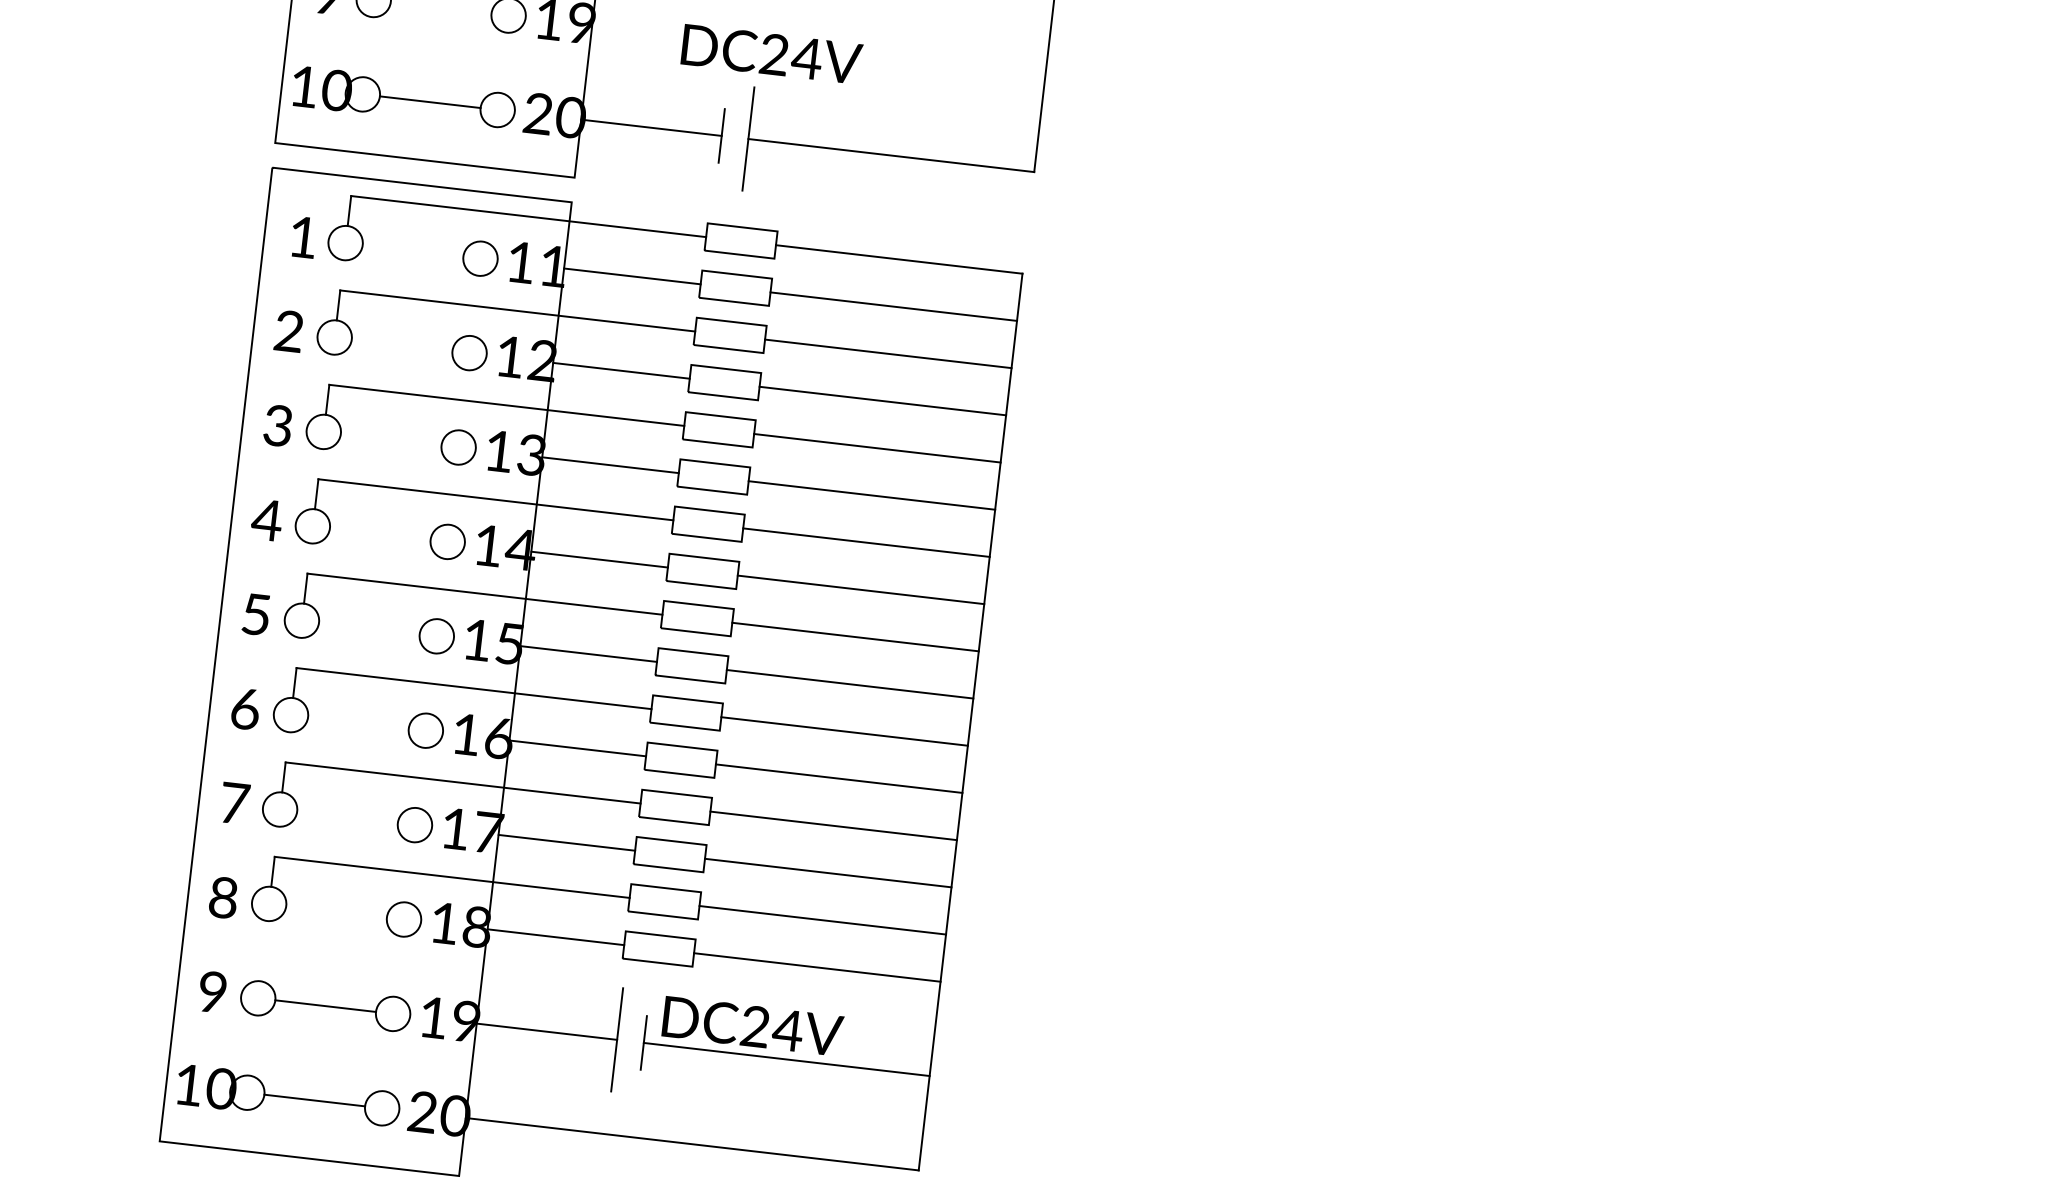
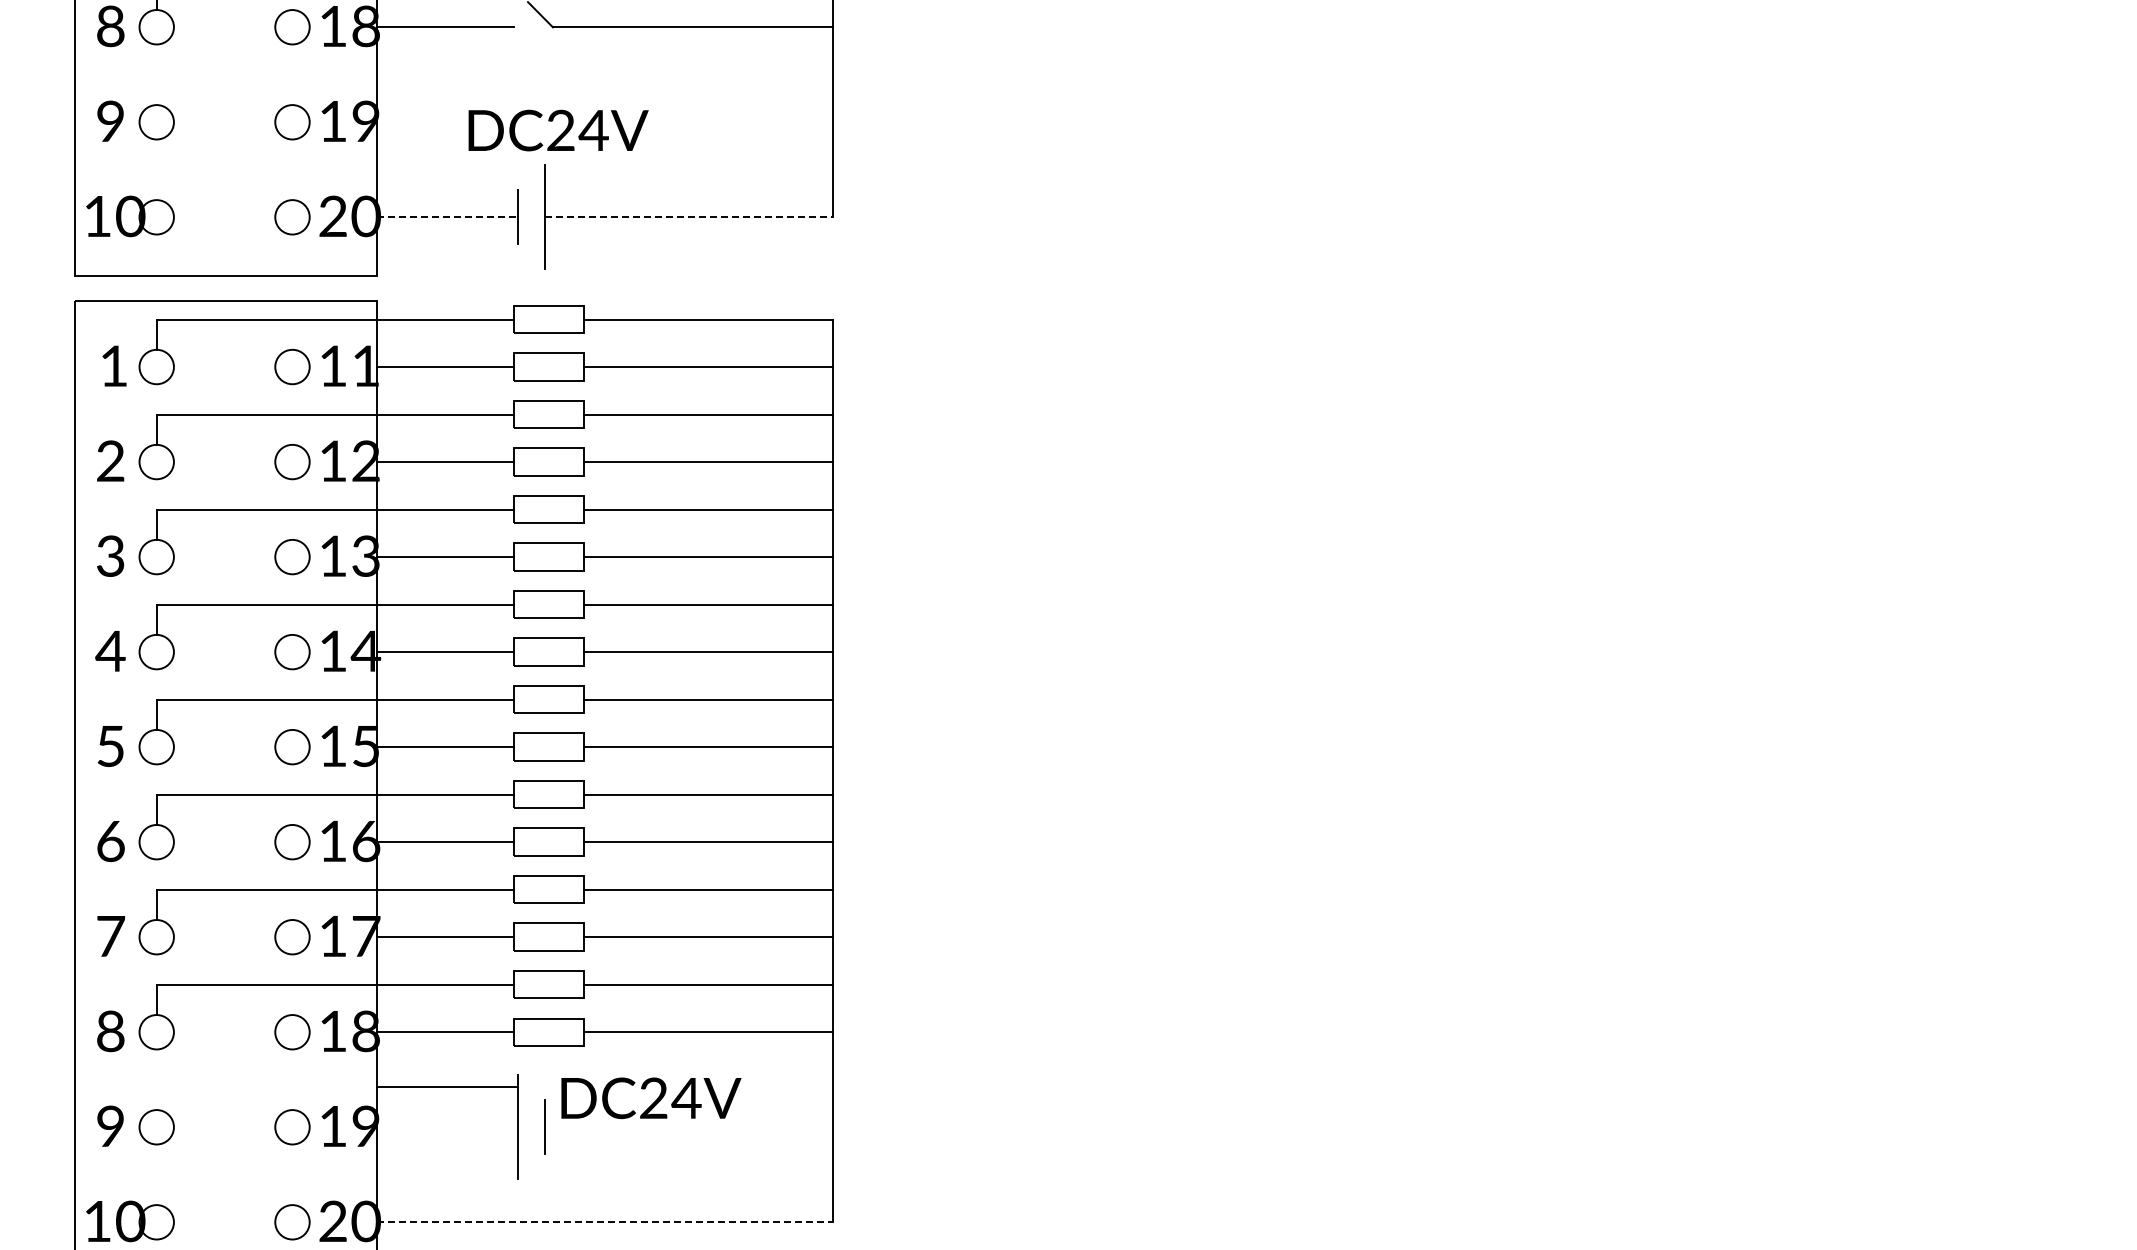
line: (430, 102) -> (224, 217), removed
line: (651, 128) -> (447, 217), solid -> dashed
line: (891, 155) -> (688, 217), solid -> dashed
line: (325, 1006) -> (224, 1127), removed
line: (547, 1031) -> (447, 1087), moved
line: (786, 1059) -> (688, 1127), removed
line: (314, 1100) -> (224, 1222), removed
line: (692, 1144) -> (604, 1222), solid -> dashed

